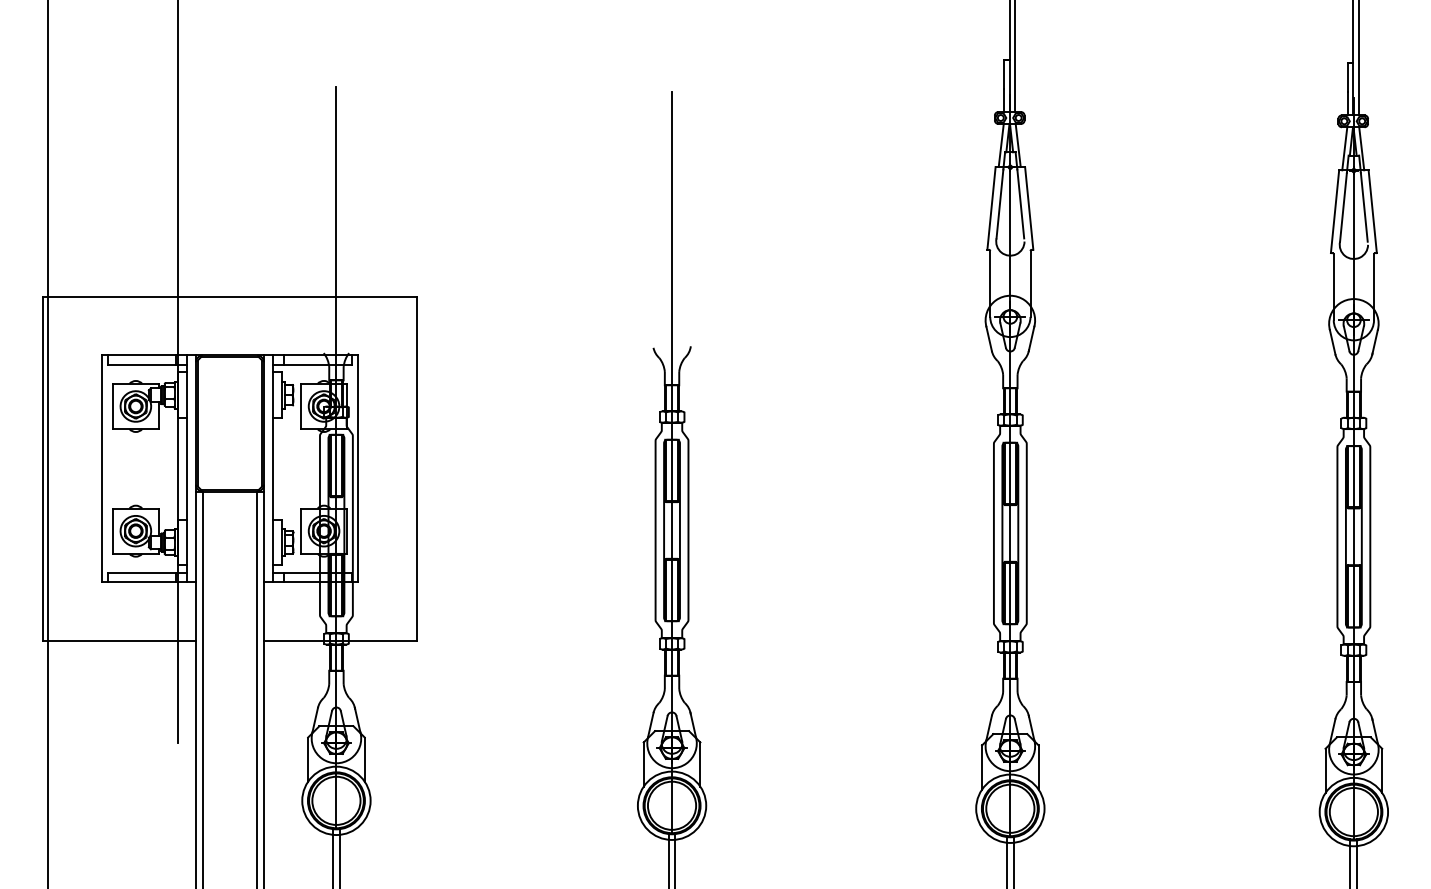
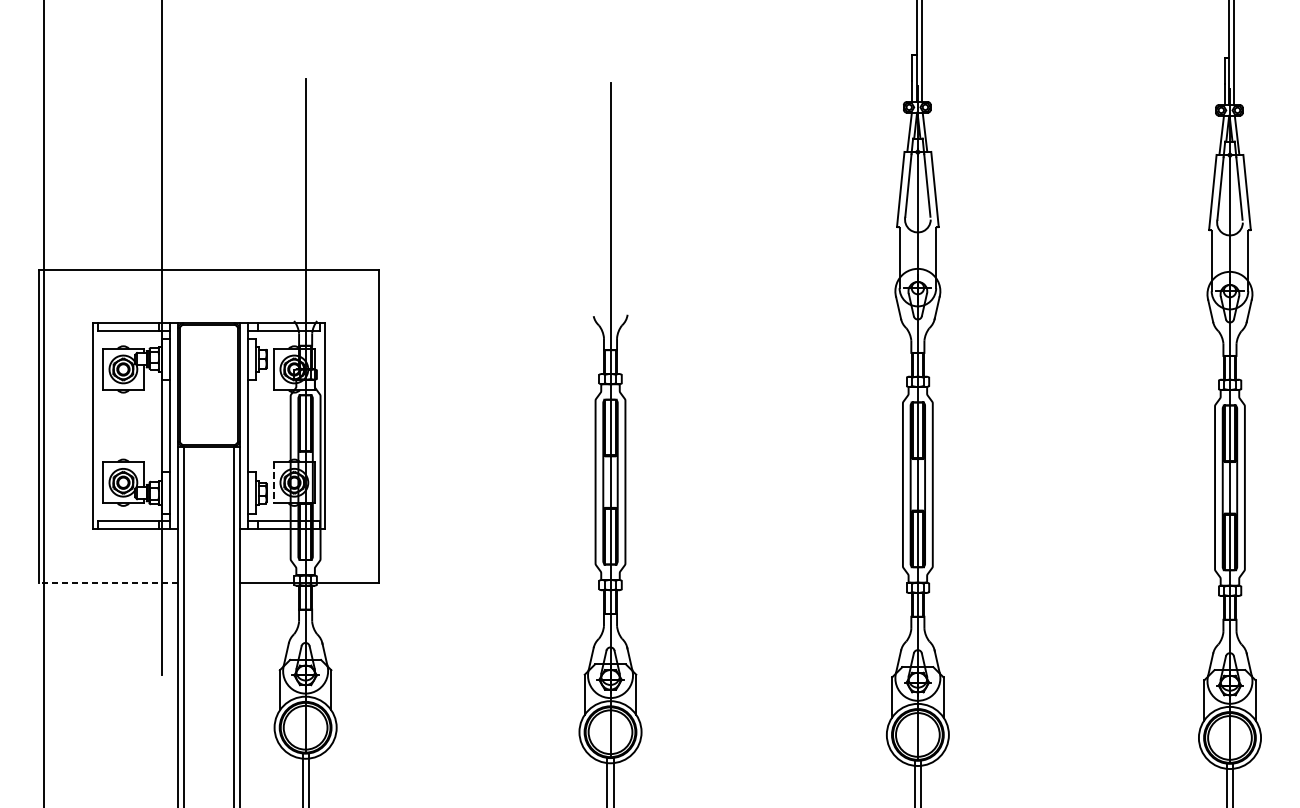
line: (301, 531) -> (273, 483), solid -> dashed
line: (119, 641) -> (108, 582), solid -> dashed

